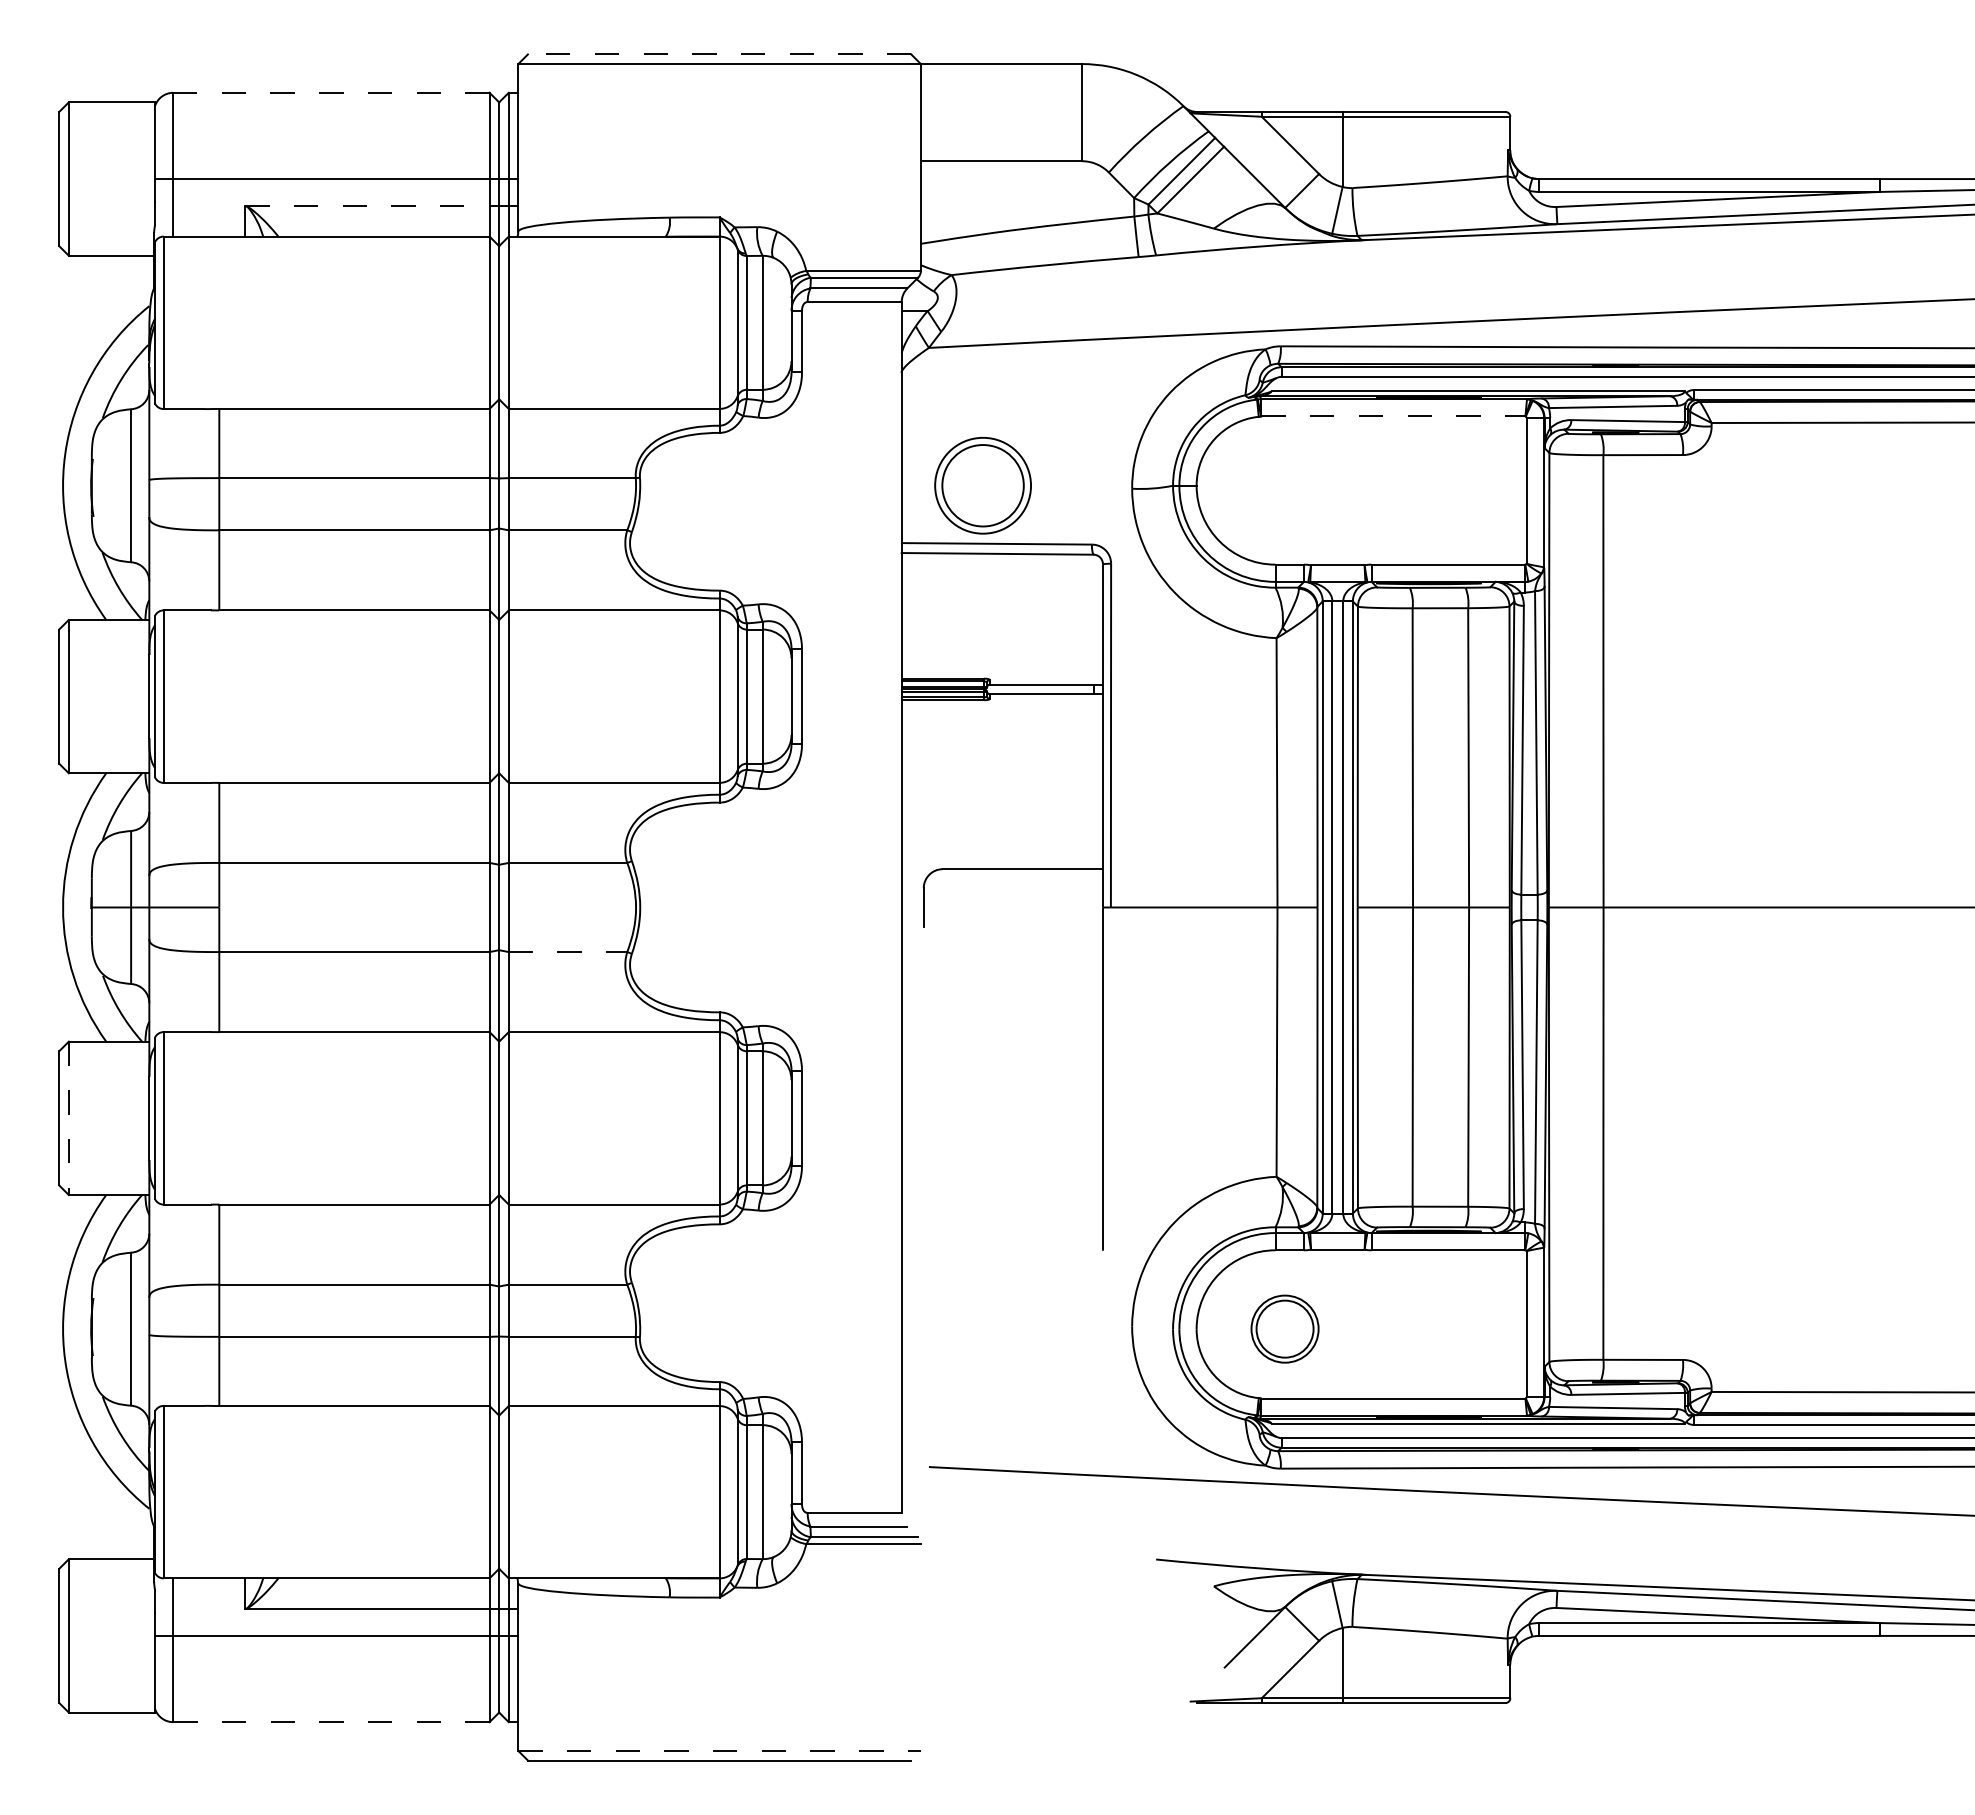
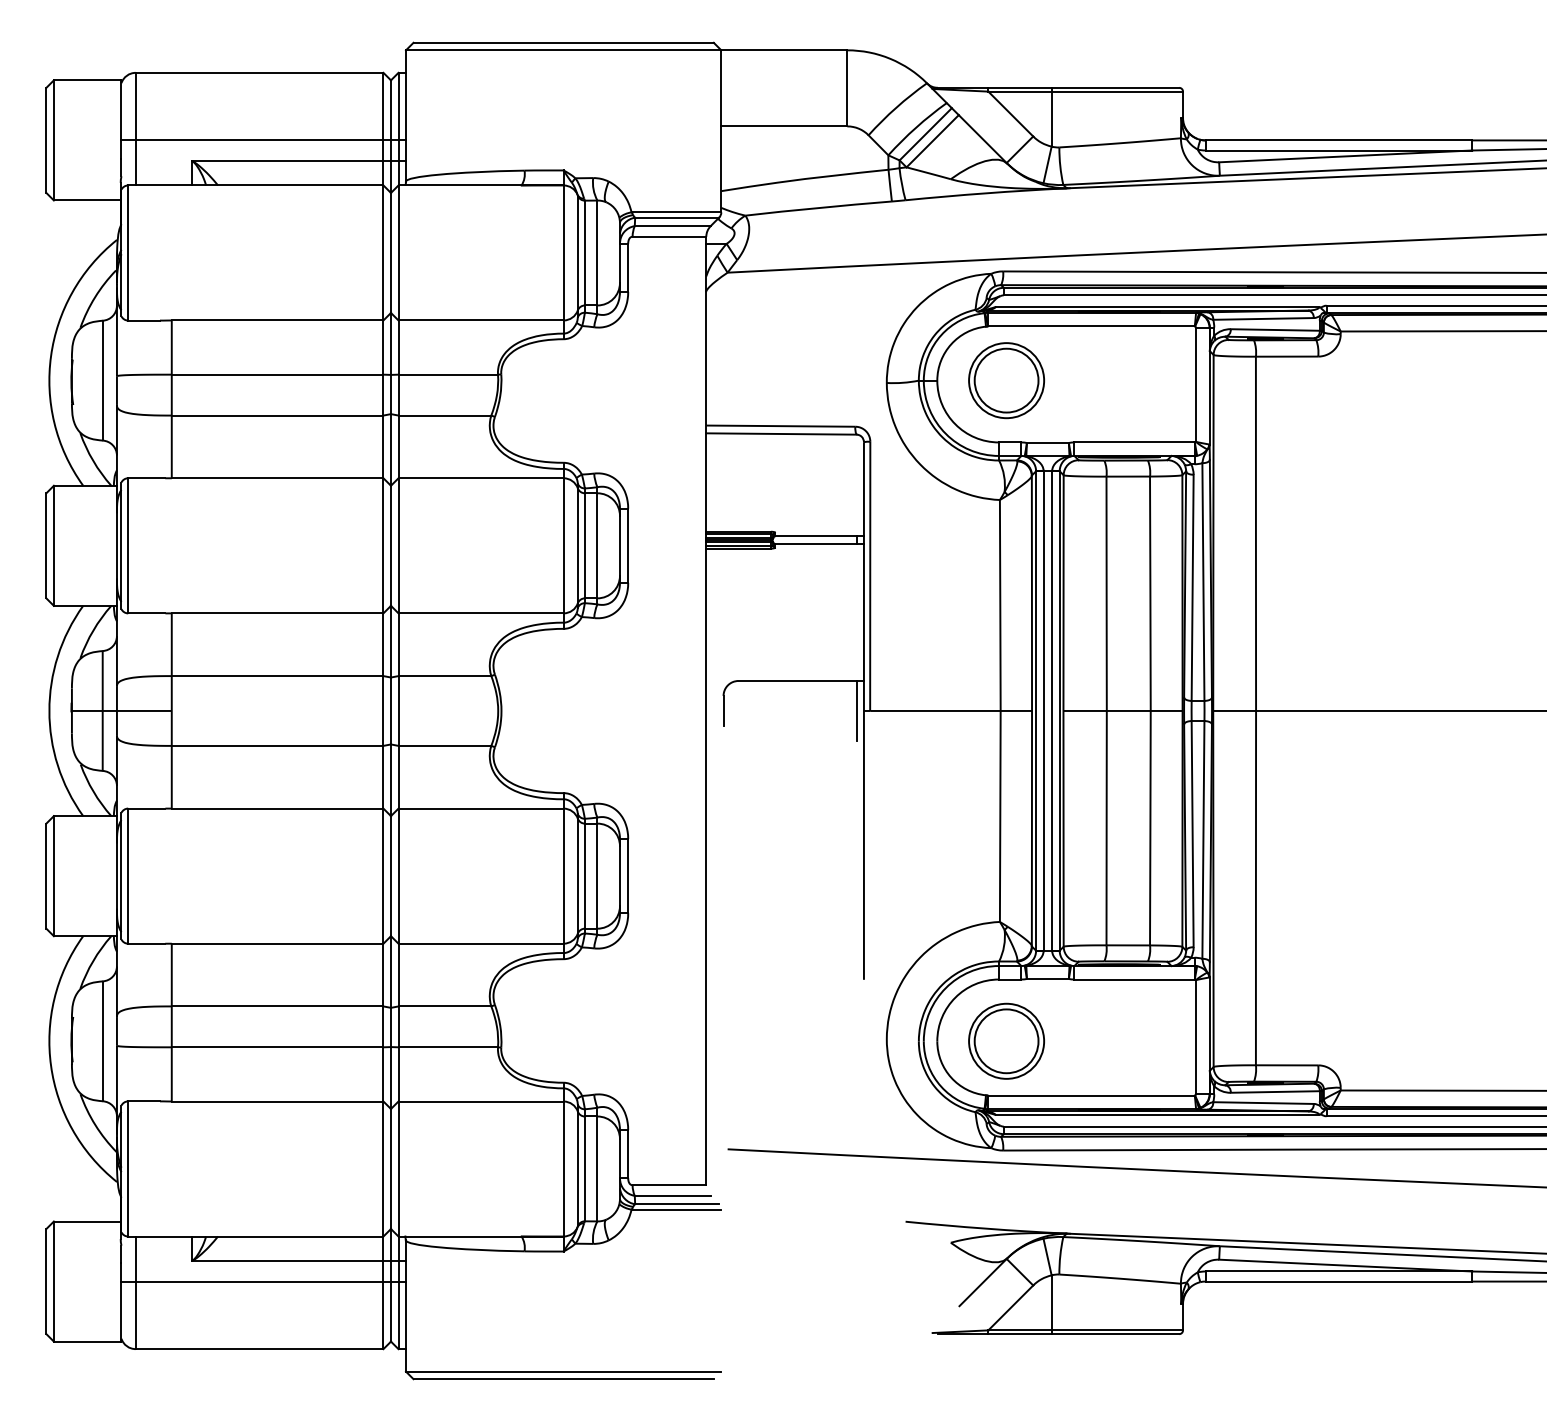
line: (719, 54) -> (563, 42), dashed -> solid
line: (330, 92) -> (258, 72), dashed -> solid
line: (367, 205) -> (287, 161), dashed -> solid
line: (1393, 416) -> (1091, 326), dashed -> solid
part: (982, 485) -> (1006, 380), moved
line: (1093, 907) -> (856, 711), added
line: (568, 952) -> (445, 746), dashed -> solid
line: (68, 1118) -> (53, 876), dashed -> solid
part: (1284, 1328) -> (1006, 1040), size x1.43
line: (331, 1722) -> (259, 1349), dashed -> solid
line: (720, 1750) -> (564, 1371), dashed -> solid

